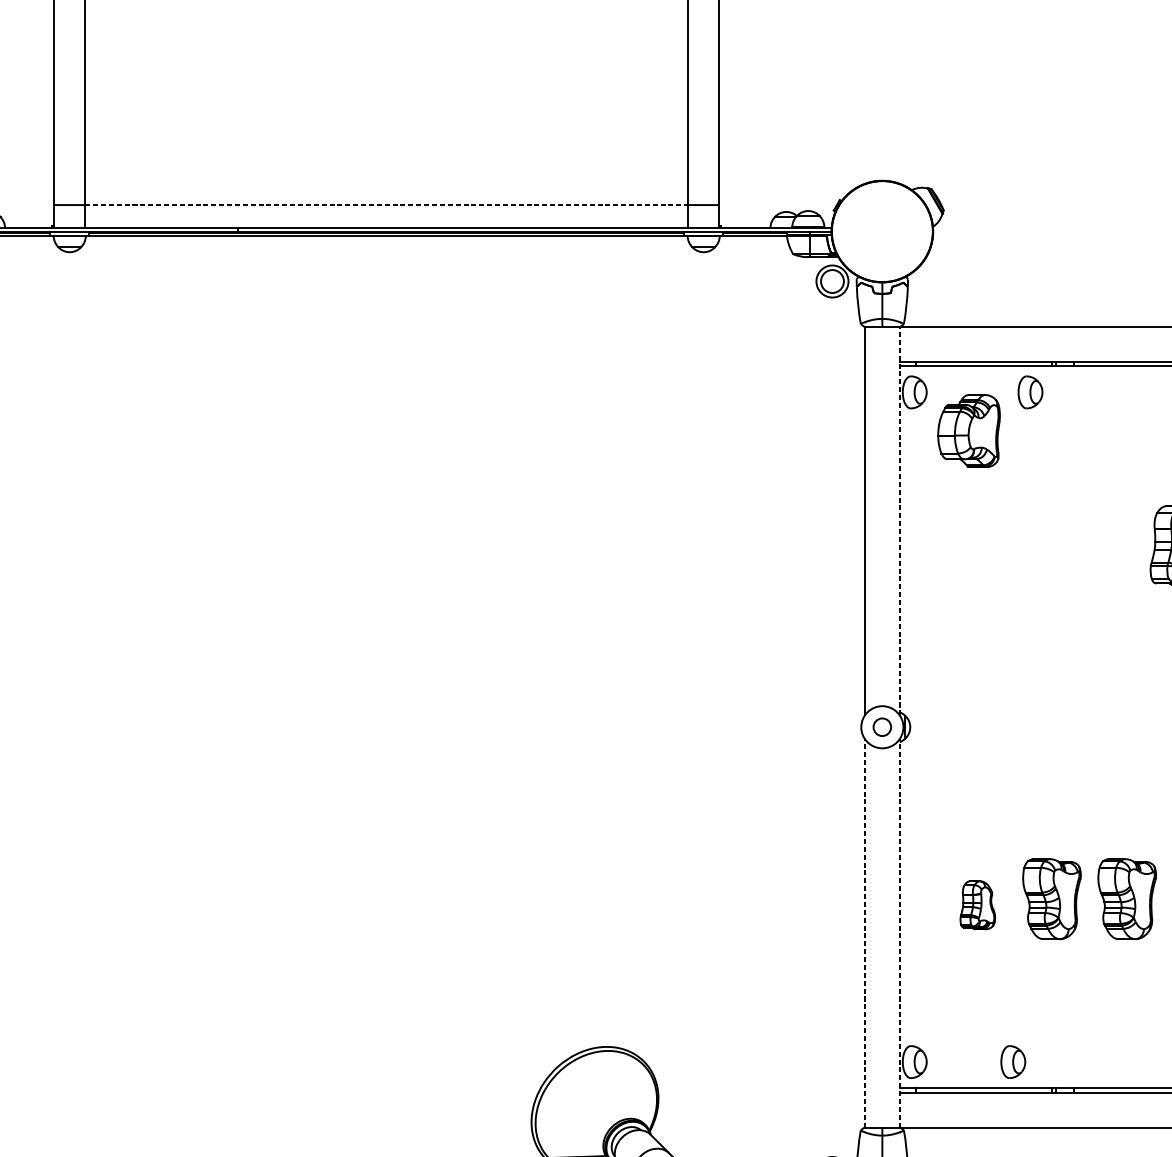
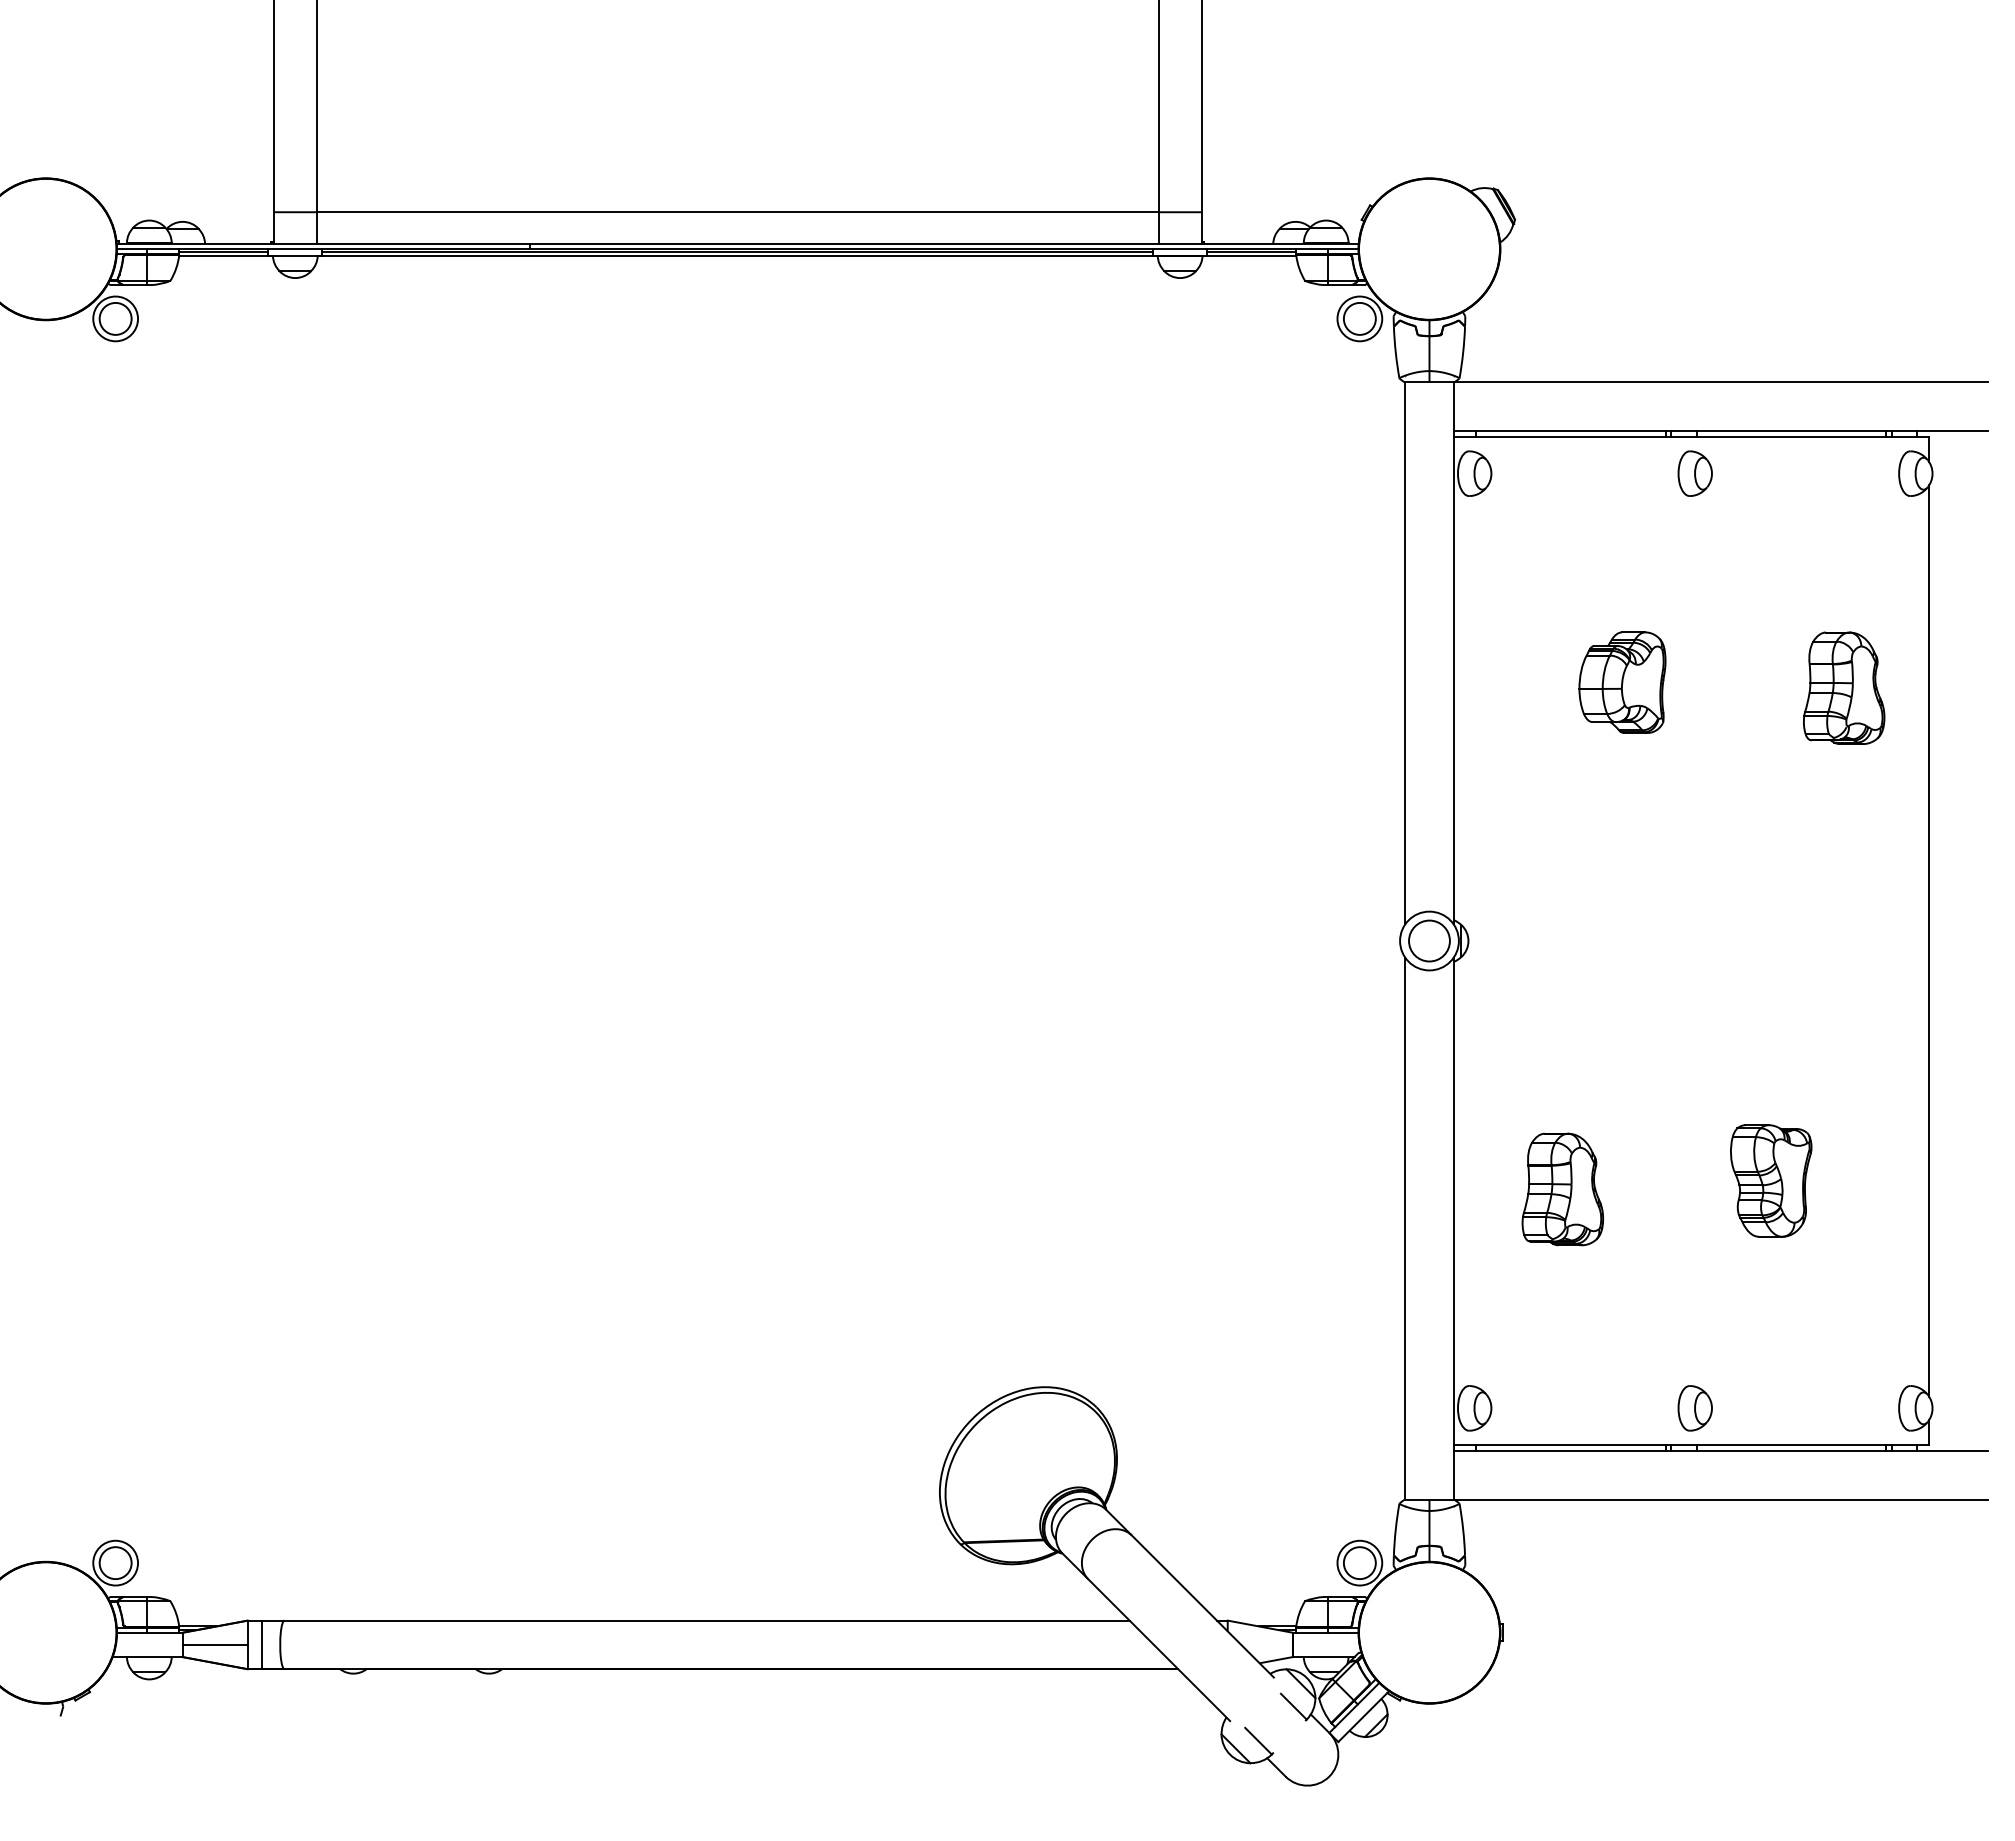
line: (386, 205) -> (737, 212), dashed -> solid
part: (1029, 392) -> (1694, 473), moved
part: (969, 430) -> (1622, 682), moved
line: (899, 520) -> (1453, 652), dashed -> solid
circle: (882, 726) -> (1429, 940), size x1.67
part: (1052, 898) -> (1666, 1180), removed
part: (977, 905) -> (1562, 1189), size x1.67
line: (865, 933) -> (1405, 1228), dashed -> solid
line: (899, 933) -> (1453, 1228), dashed -> solid
part: (1012, 1062) -> (1694, 1408), moved

